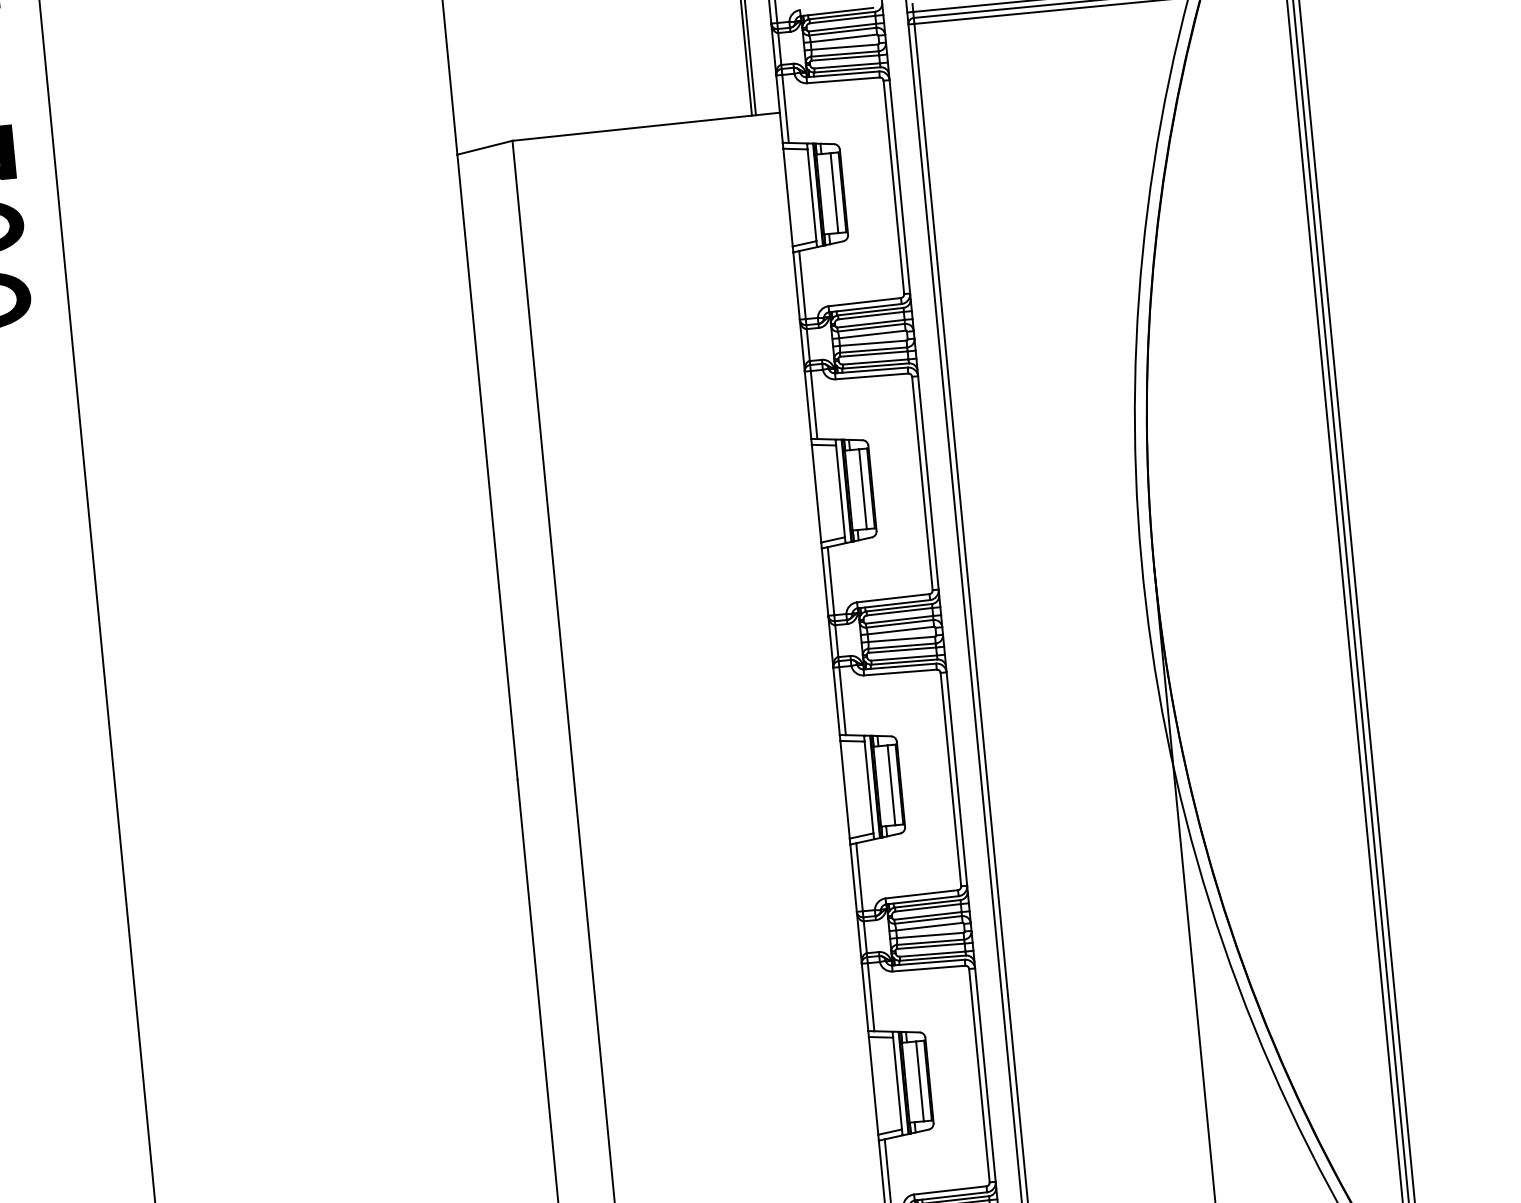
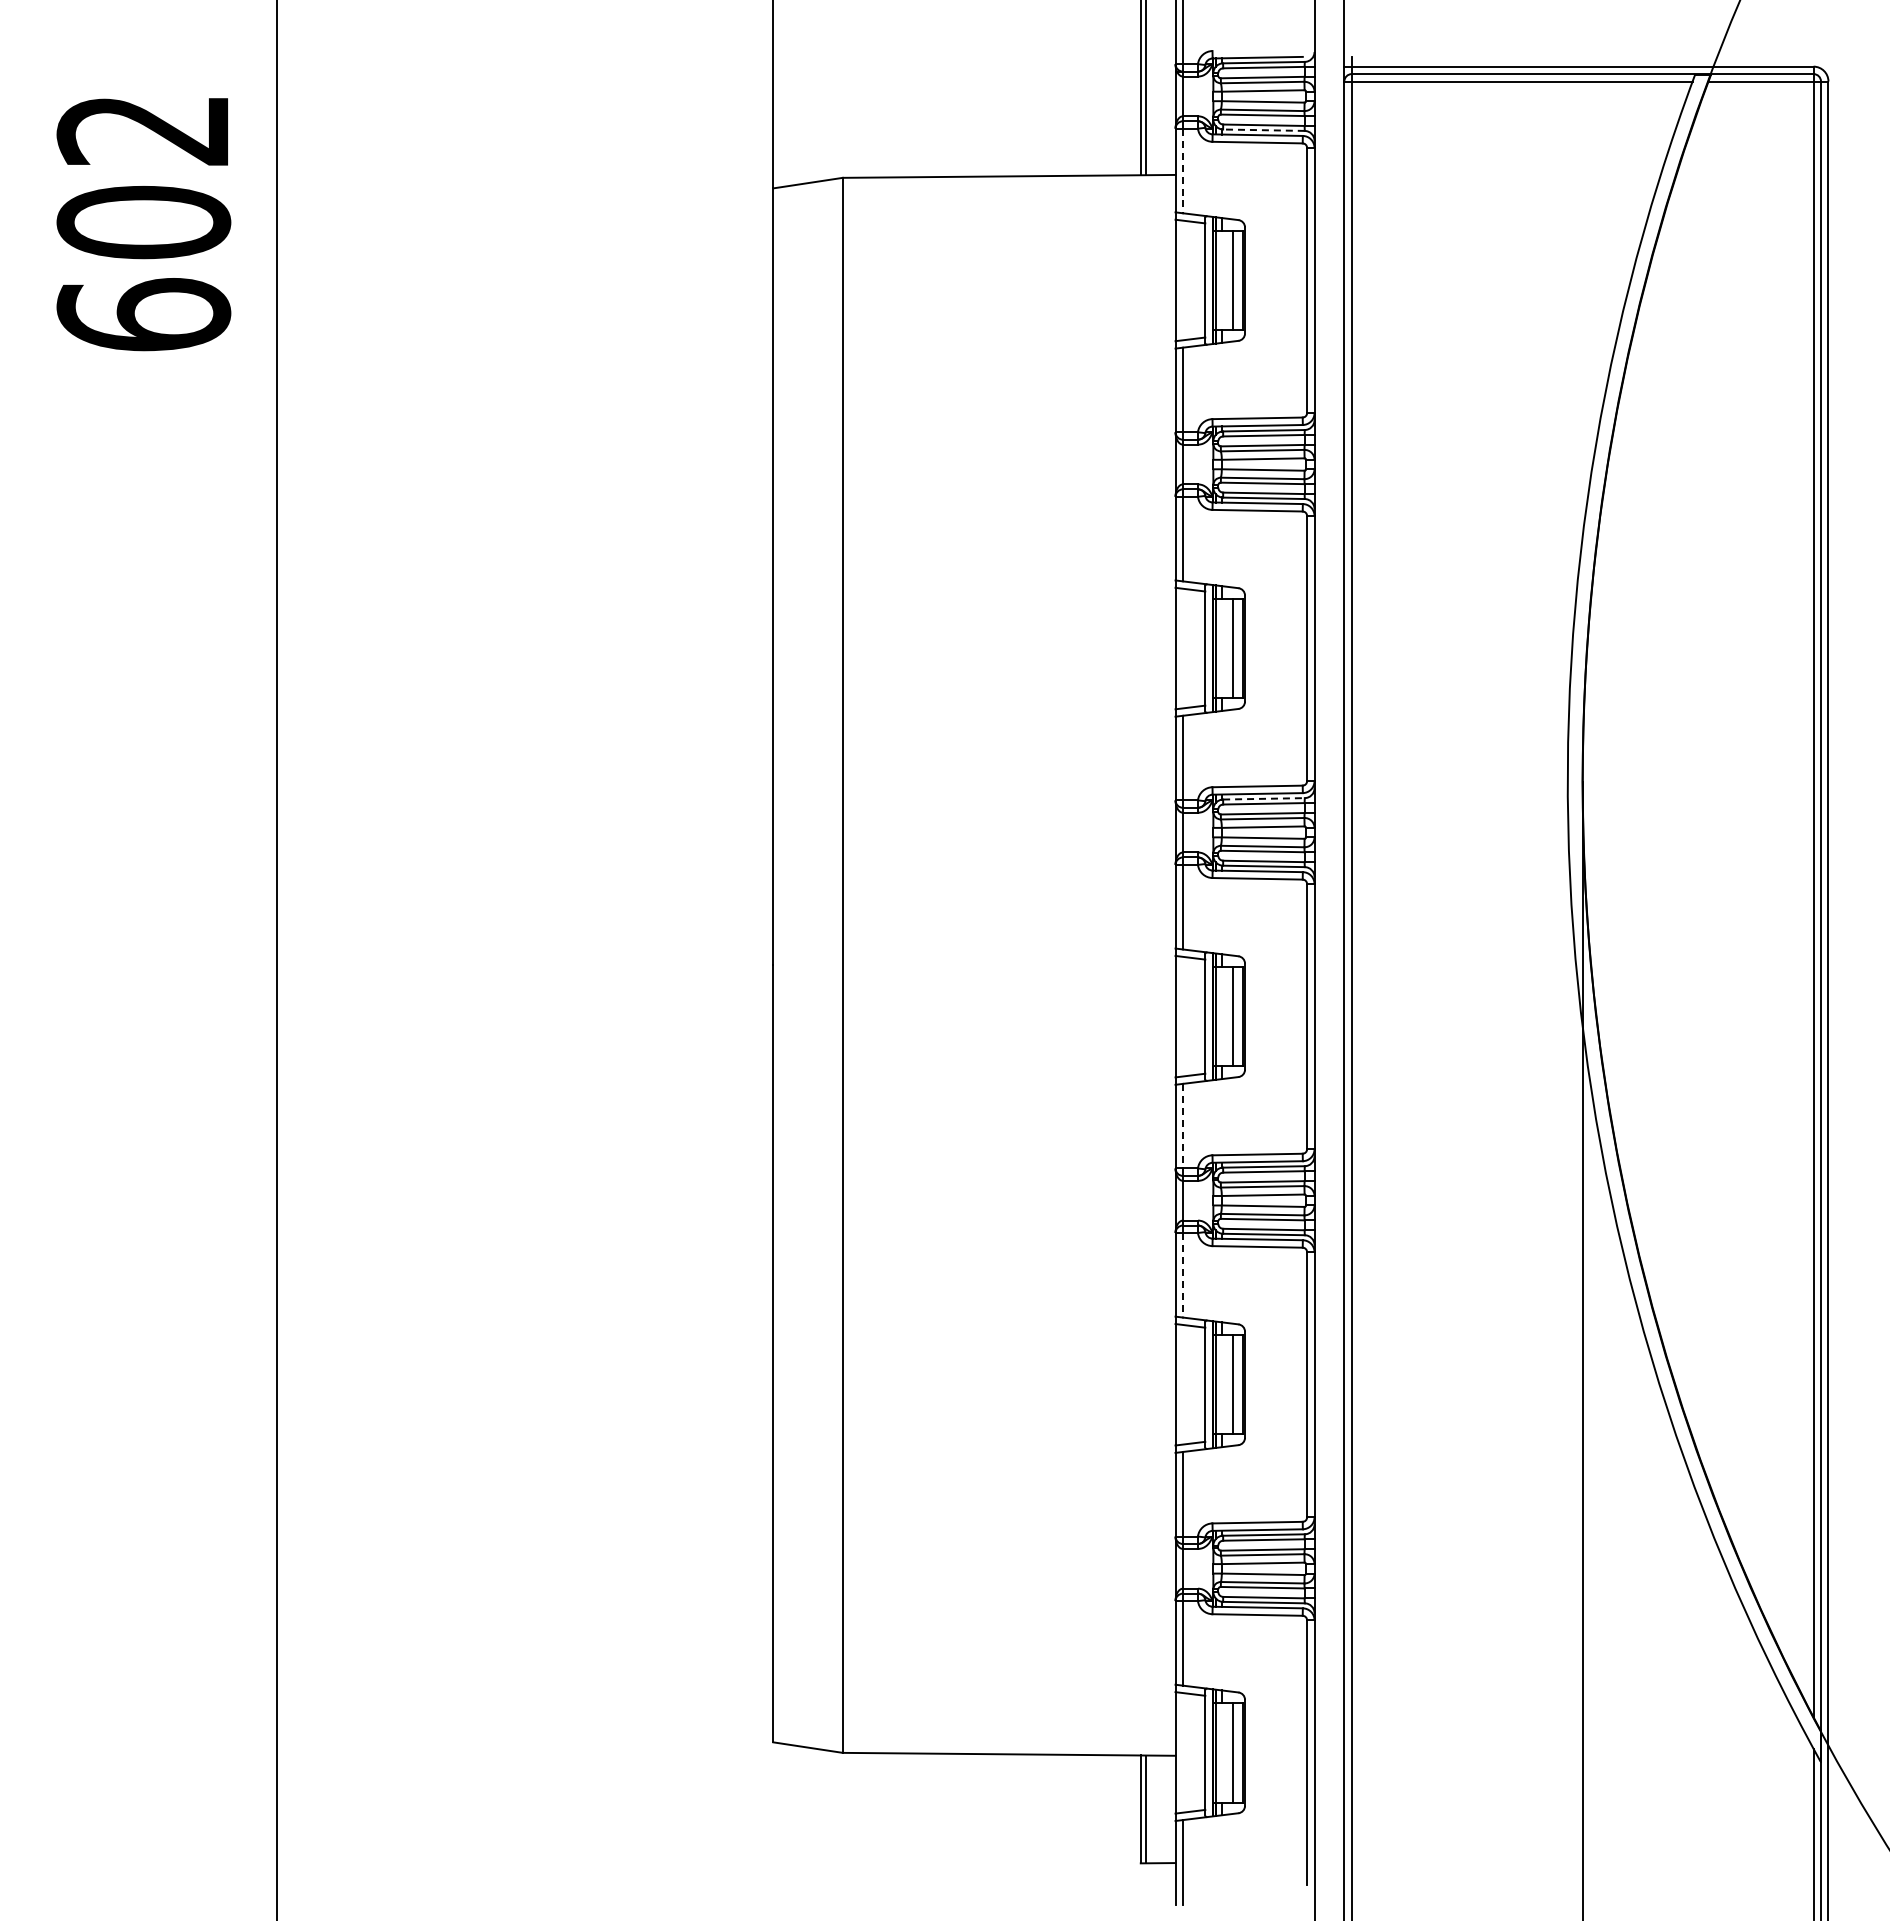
line: (847, 70) -> (1263, 130), solid -> dashed
line: (785, 109) -> (1182, 171), solid -> dashed
line: (898, 607) -> (1263, 798), solid -> dashed
line: (859, 877) -> (1182, 1126), solid -> dashed
line: (870, 997) -> (1182, 1275), solid -> dashed

